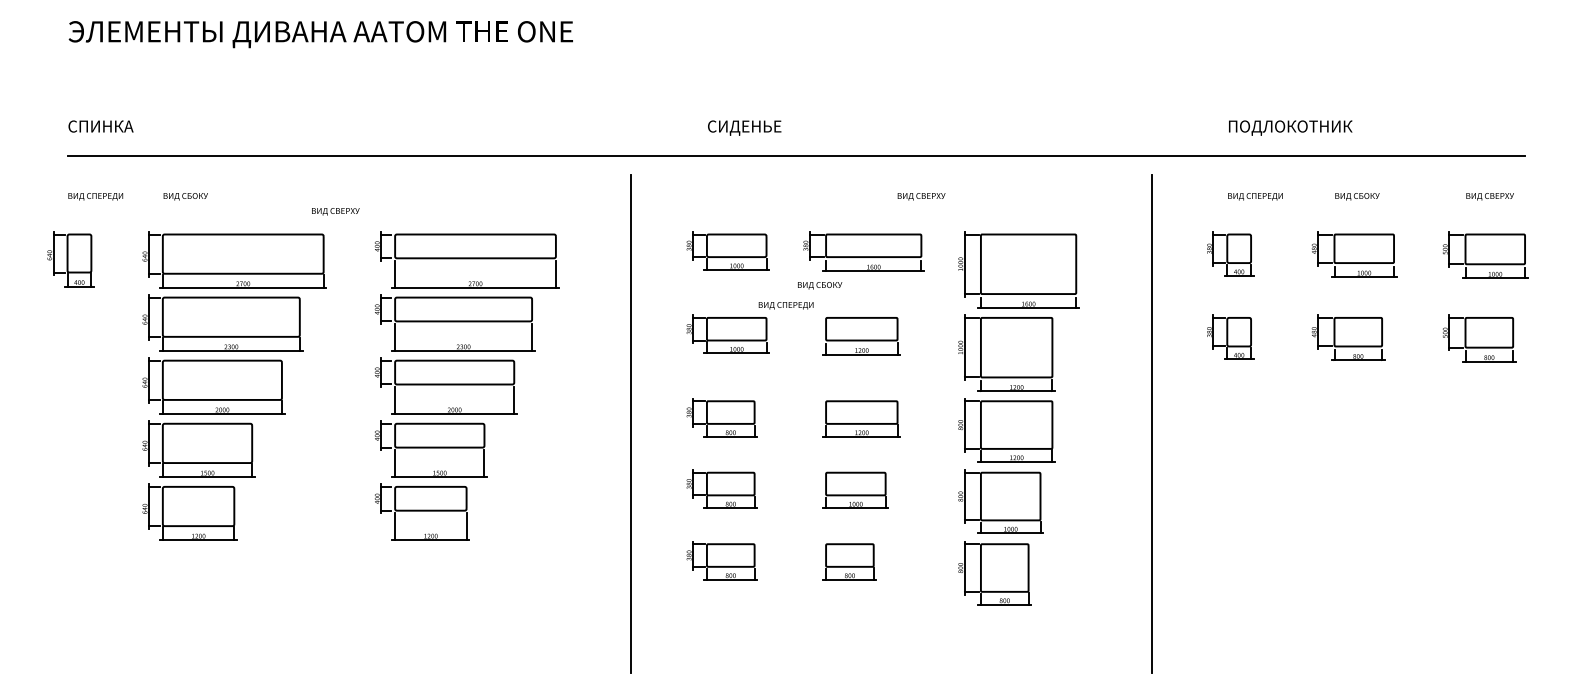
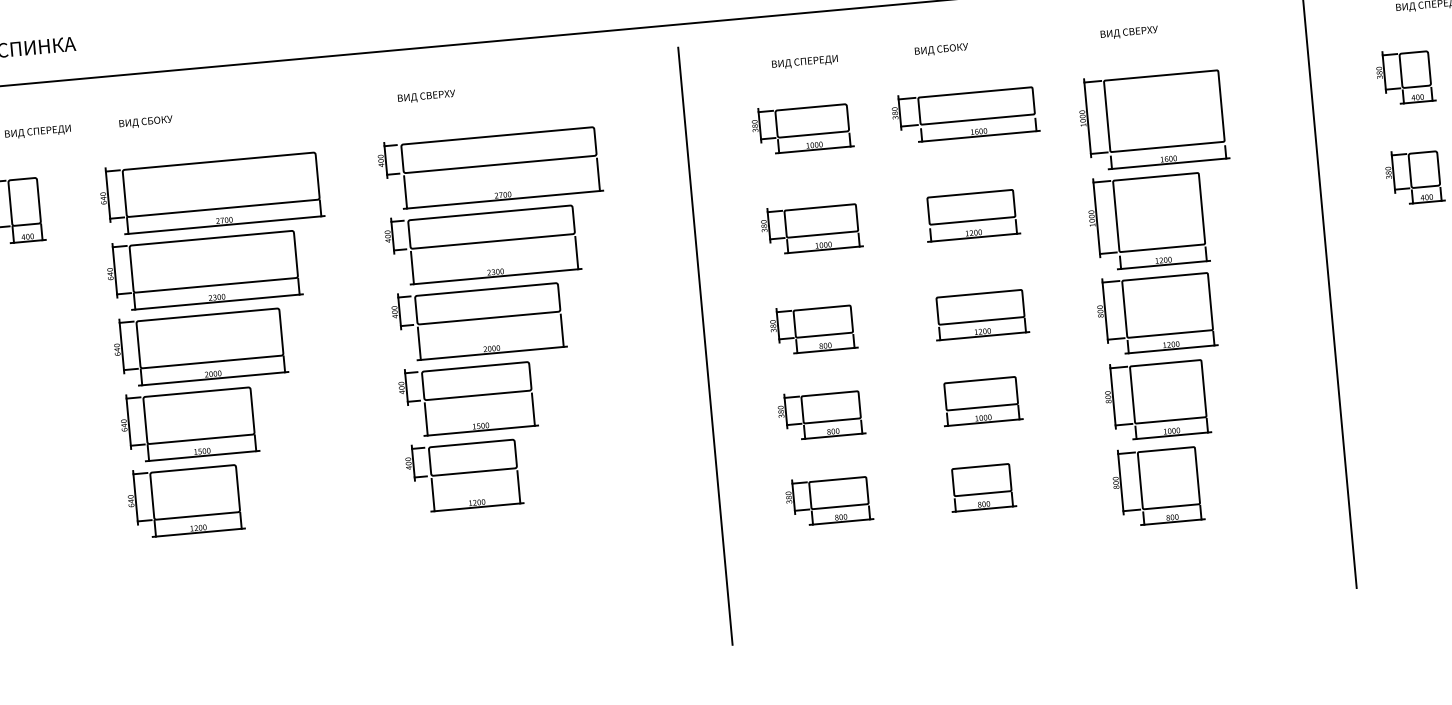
text: (921, 196) -> (1129, 32), moved
text: (335, 211) -> (426, 96), moved
text: (820, 285) -> (942, 49), moved
text: (785, 305) -> (804, 62), moved

